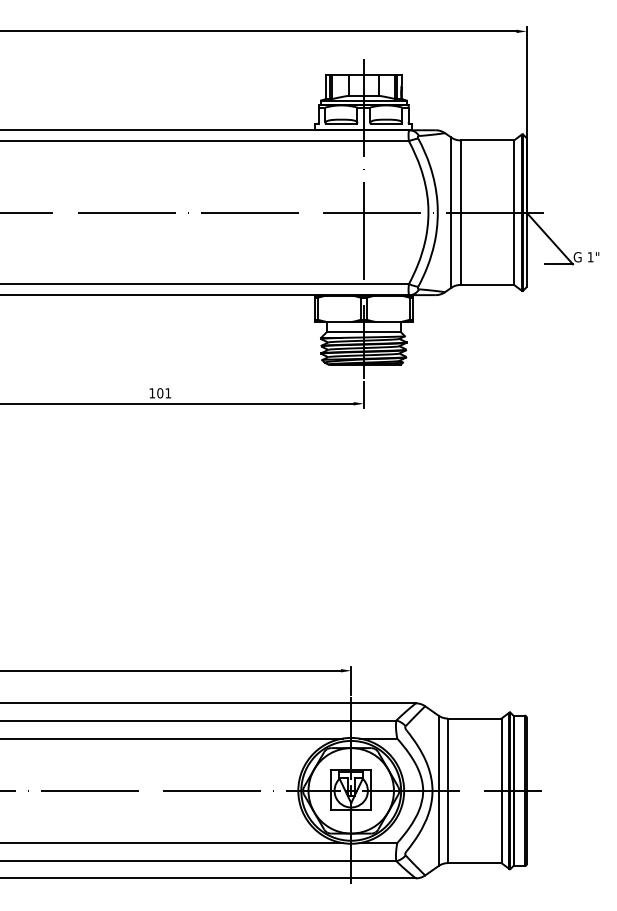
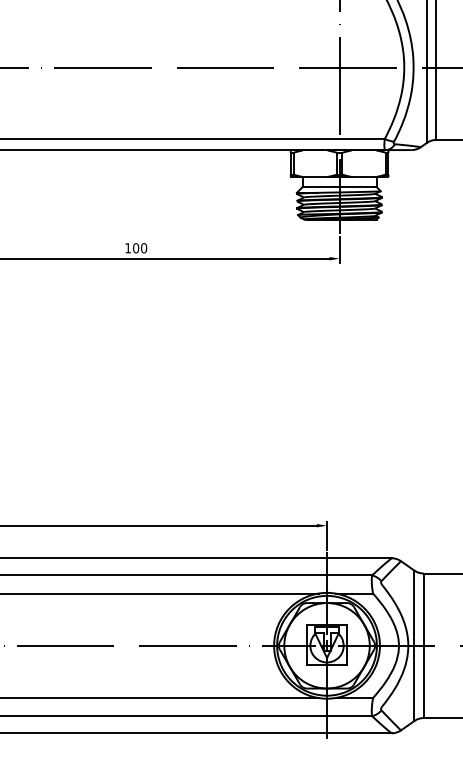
text: (168, 393) -> (144, 248), 101 -> 100

